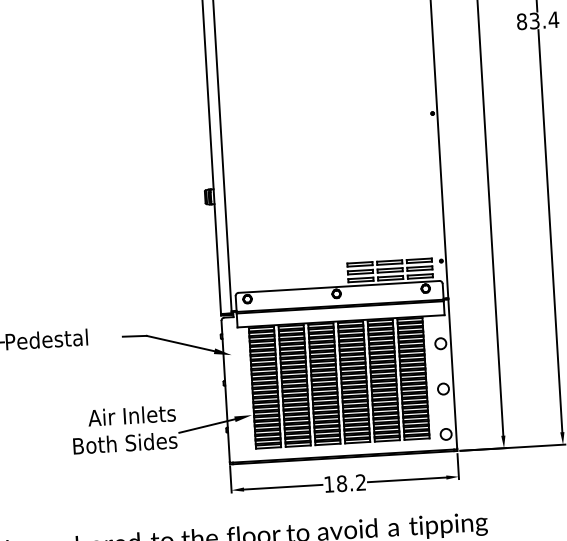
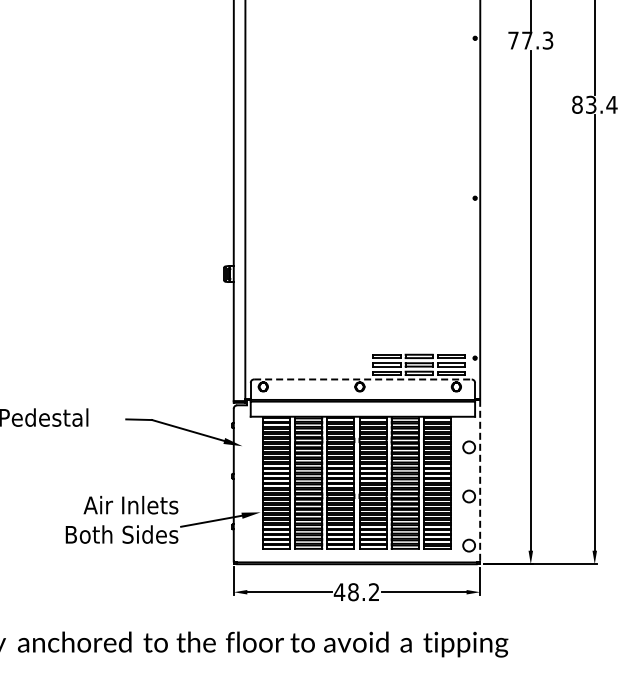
line: (338, 286) -> (362, 379), solid -> dashed
line: (453, 373) -> (480, 480), solid -> dashed
text: (329, 483) -> (339, 591), 18.2 -> 48.2

